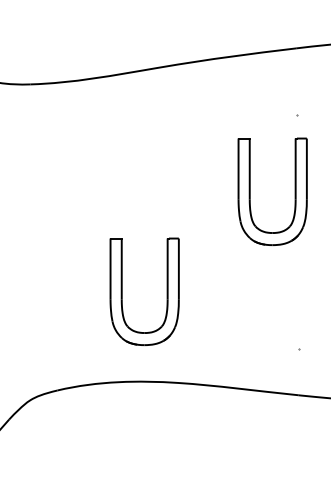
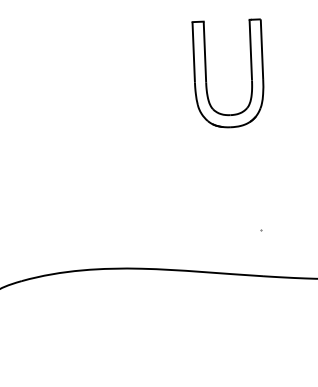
part: (122, 291) -> (82, 179), removed

